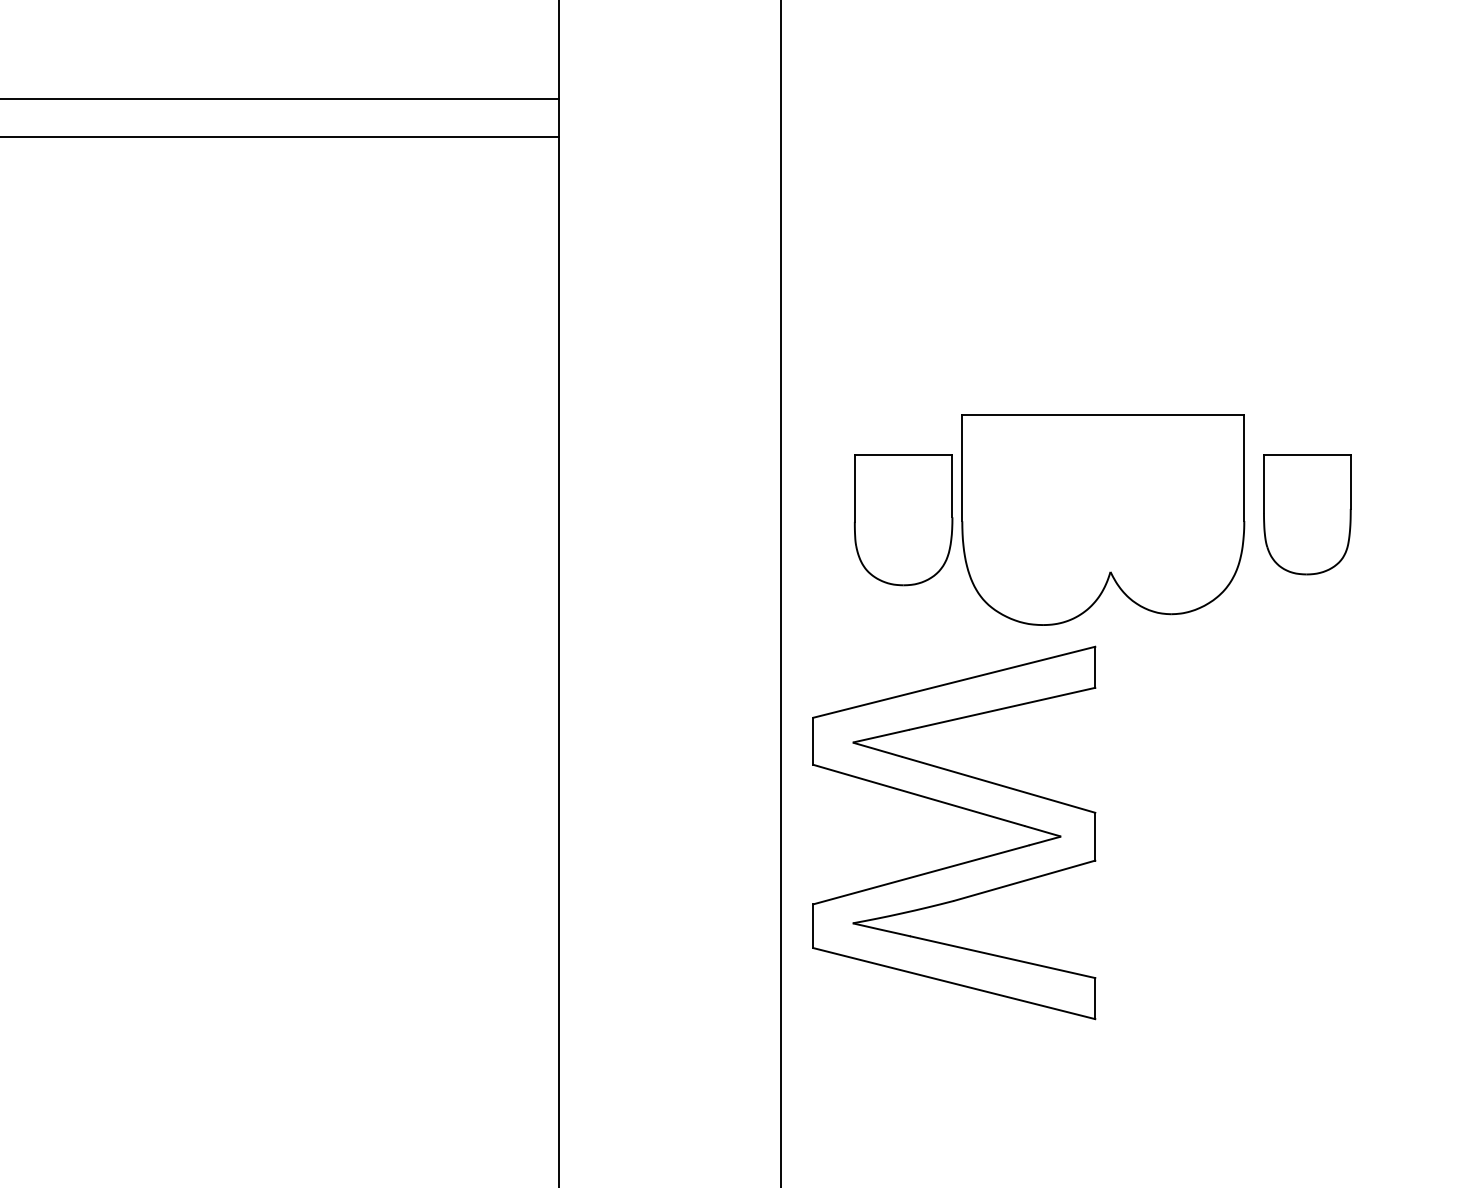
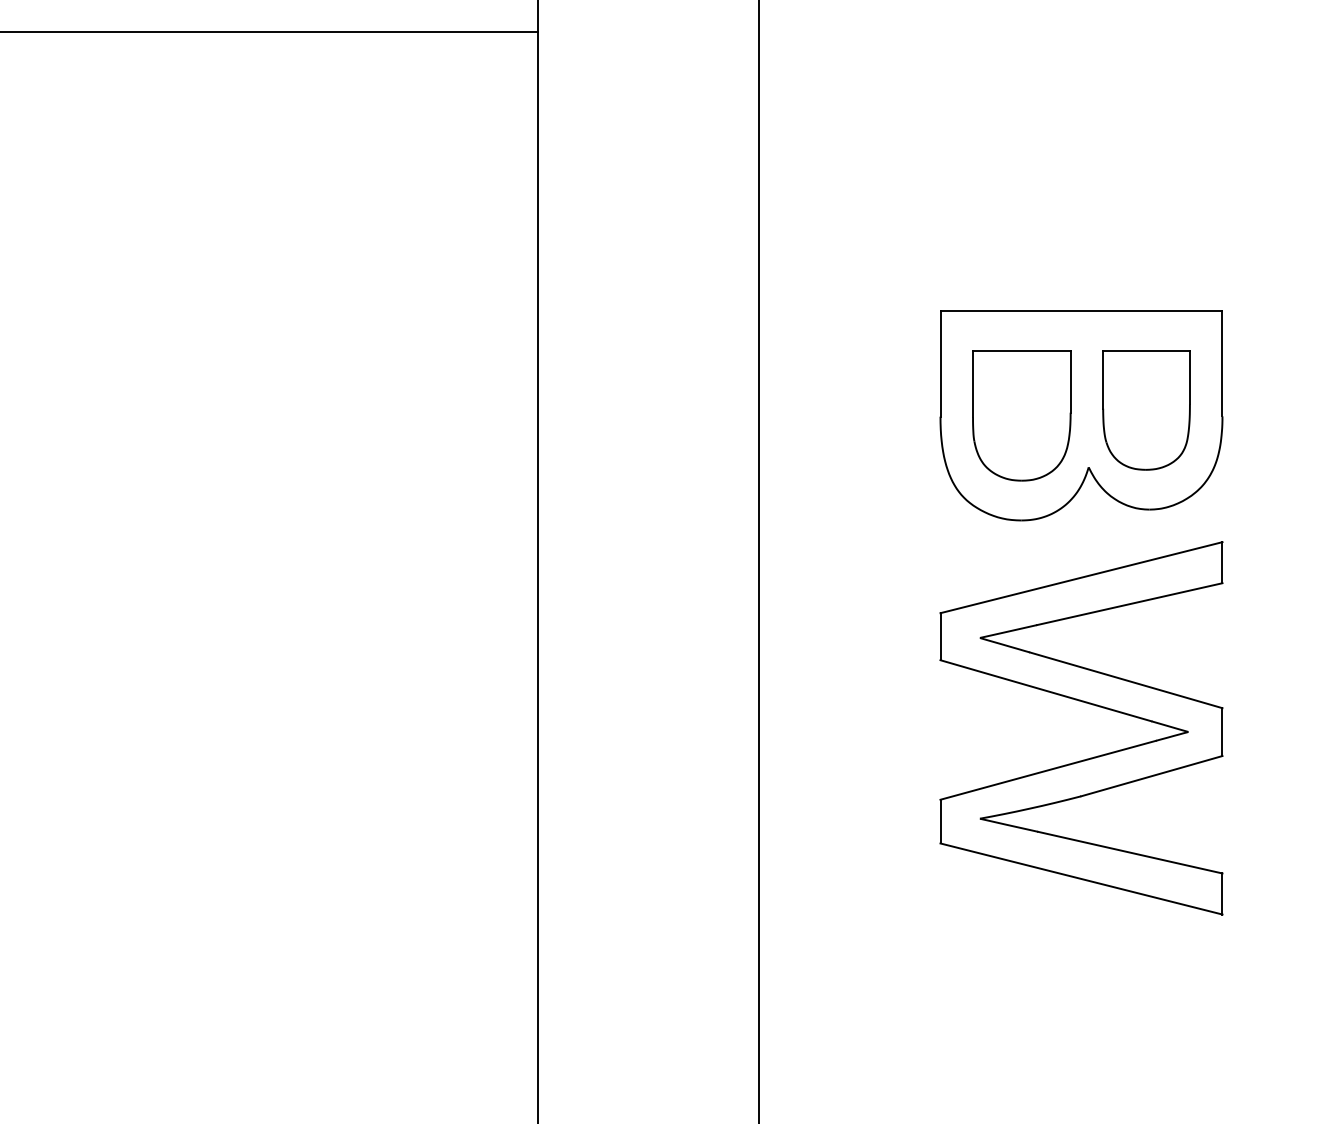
part: (1307, 514) -> (1146, 409), moved
part: (903, 520) -> (1021, 415), moved
part: (959, 808) -> (1086, 703), moved

